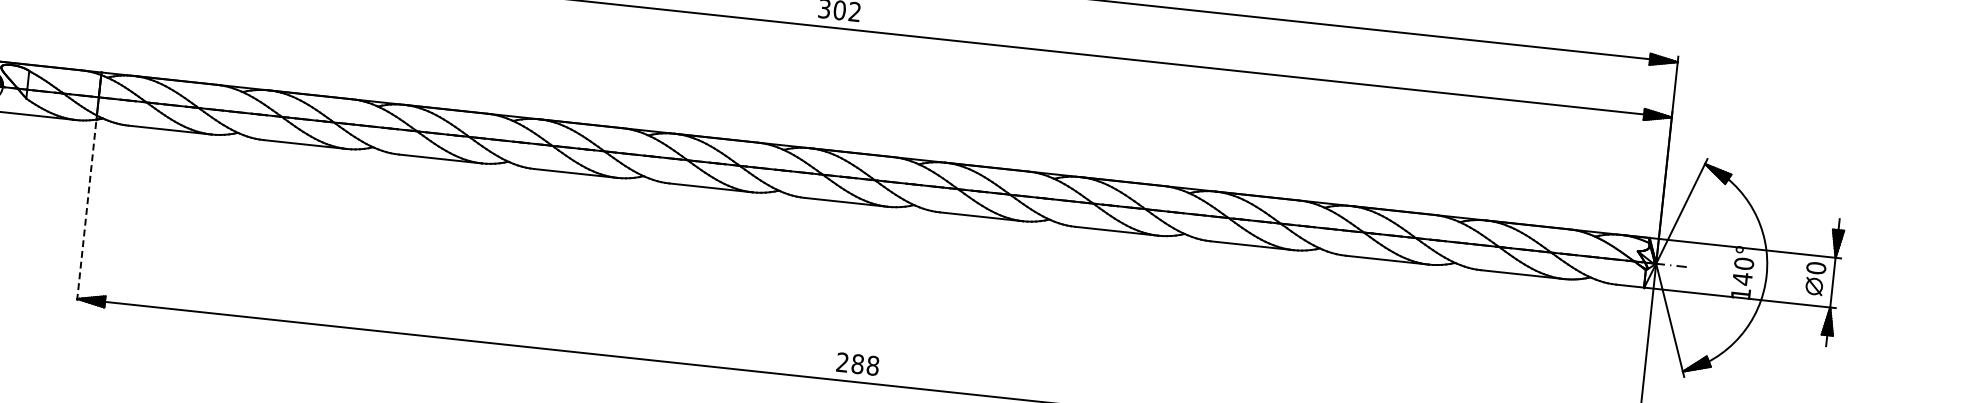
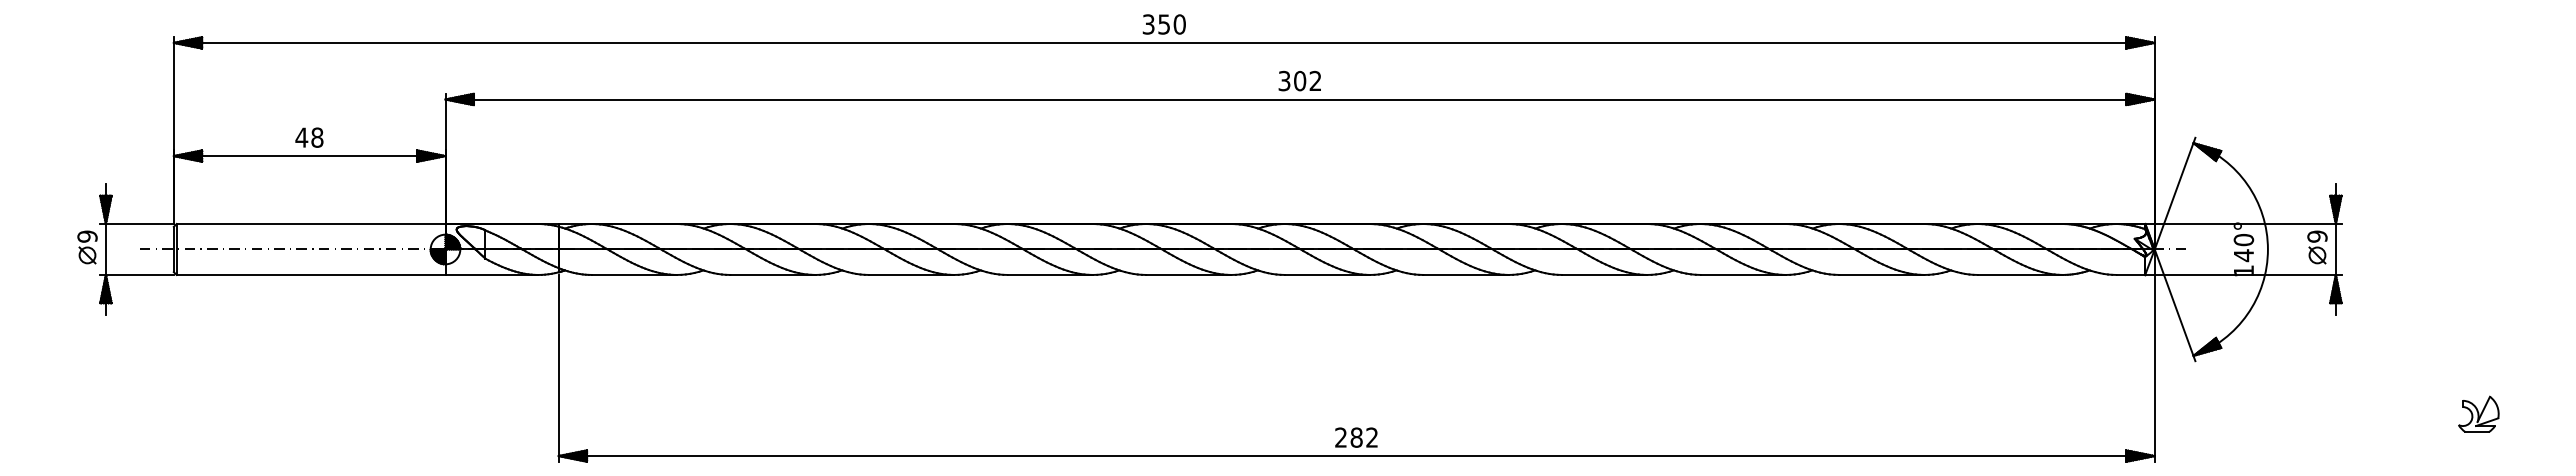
line: (86, 213) -> (558, 368), dashed -> solid
text: (1816, 268) -> (2317, 236), 0 -> 9
text: (873, 365) -> (1372, 437), 288 -> 282

